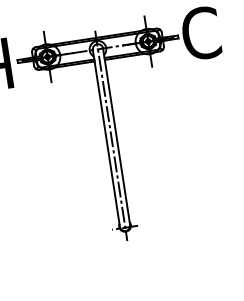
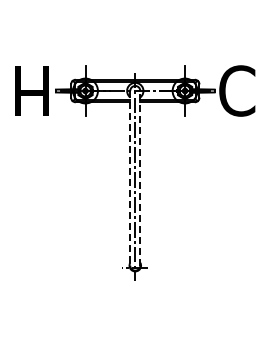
line: (116, 135) -> (140, 177), solid -> dashed
line: (106, 138) -> (130, 178), solid -> dashed

